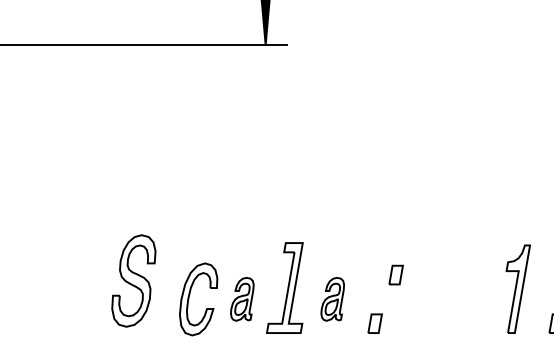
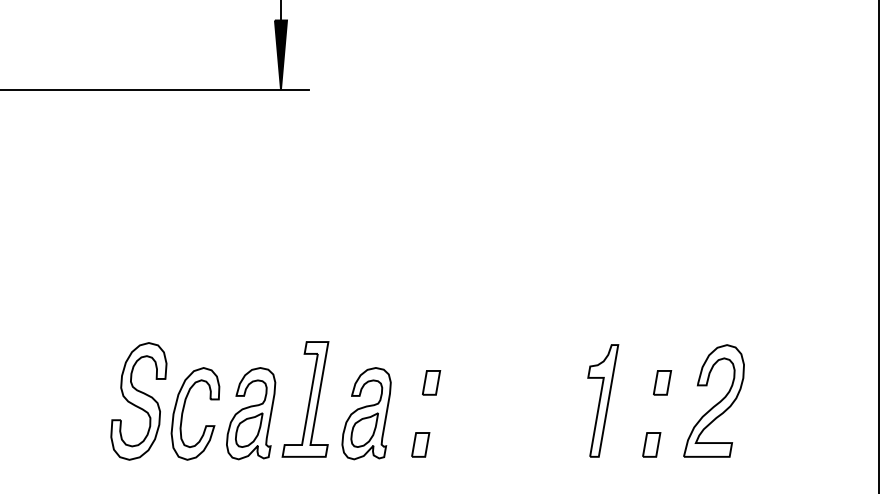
part: (396, 274) -> (431, 382), moved
part: (133, 281) -> (138, 401), moved
part: (242, 299) -> (251, 413), size x1.67
part: (332, 299) -> (366, 413), size x1.67

